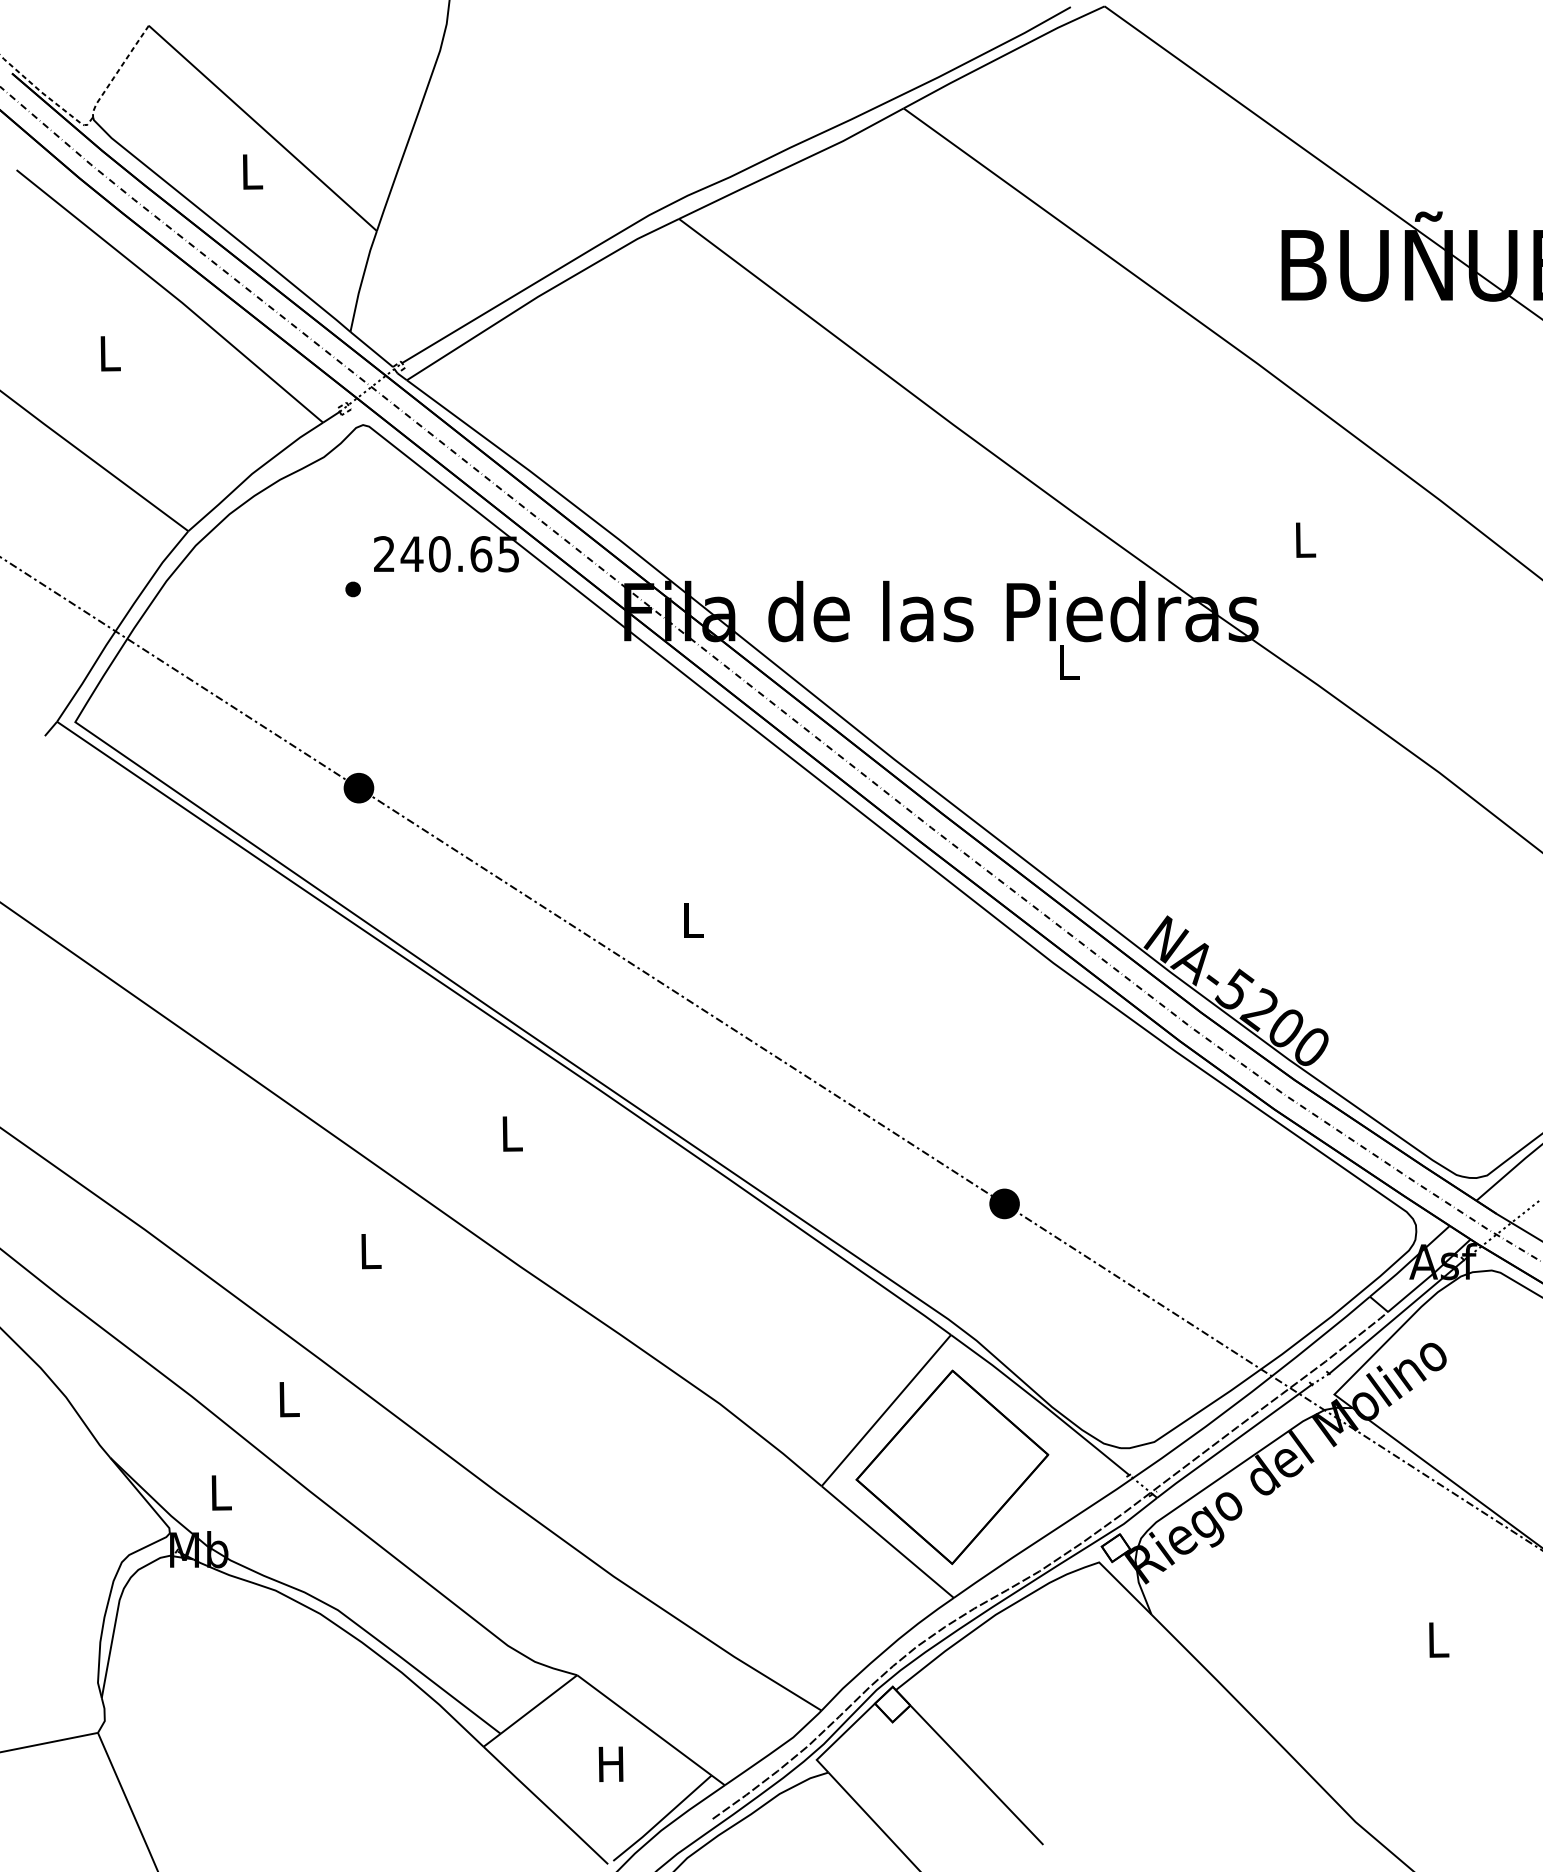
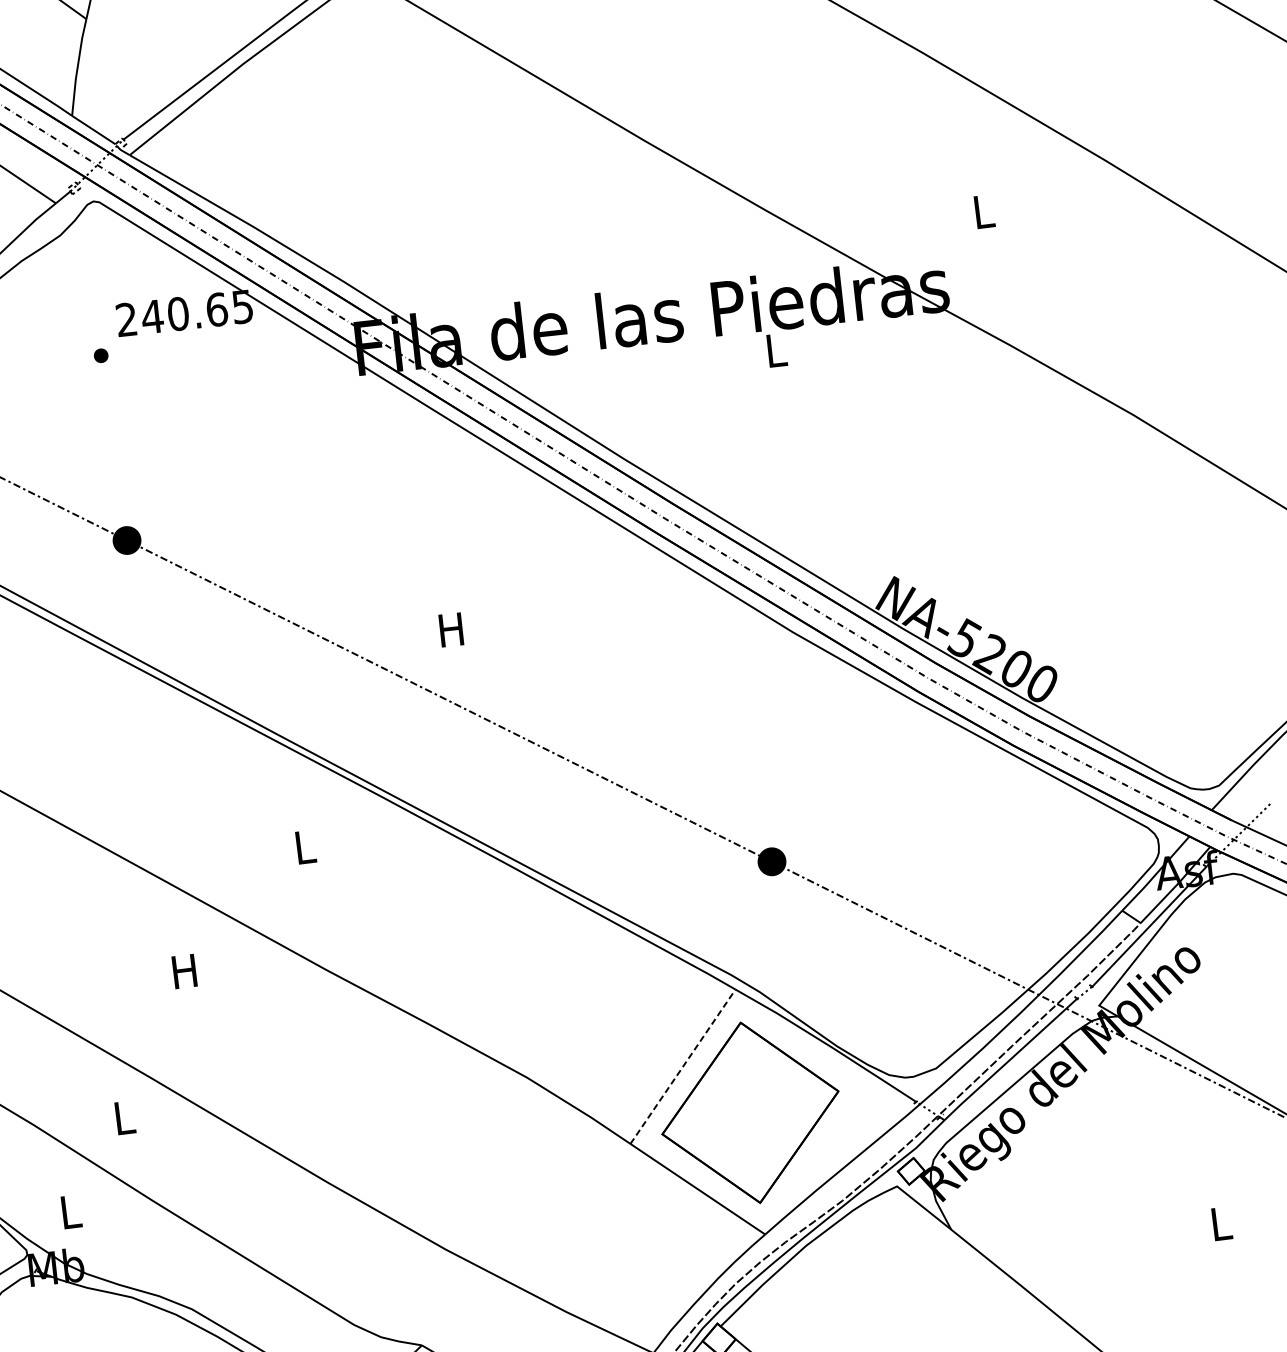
text: (691, 920) -> (450, 629), L -> H
text: (369, 1251) -> (184, 971), L -> H
line: (886, 1410) -> (683, 1066), solid -> dashed

